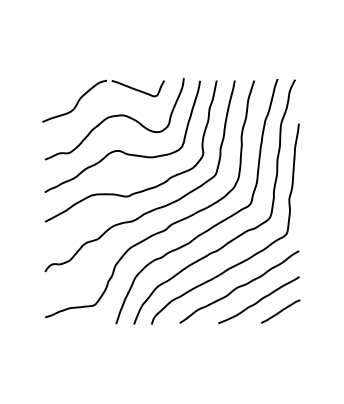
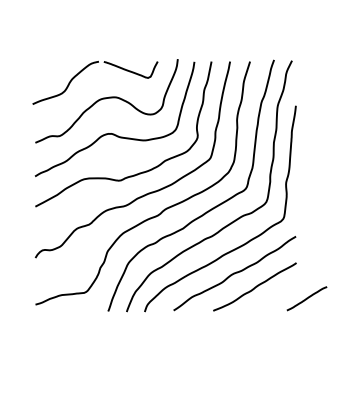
curve: (280, 311) -> (306, 298), moved

